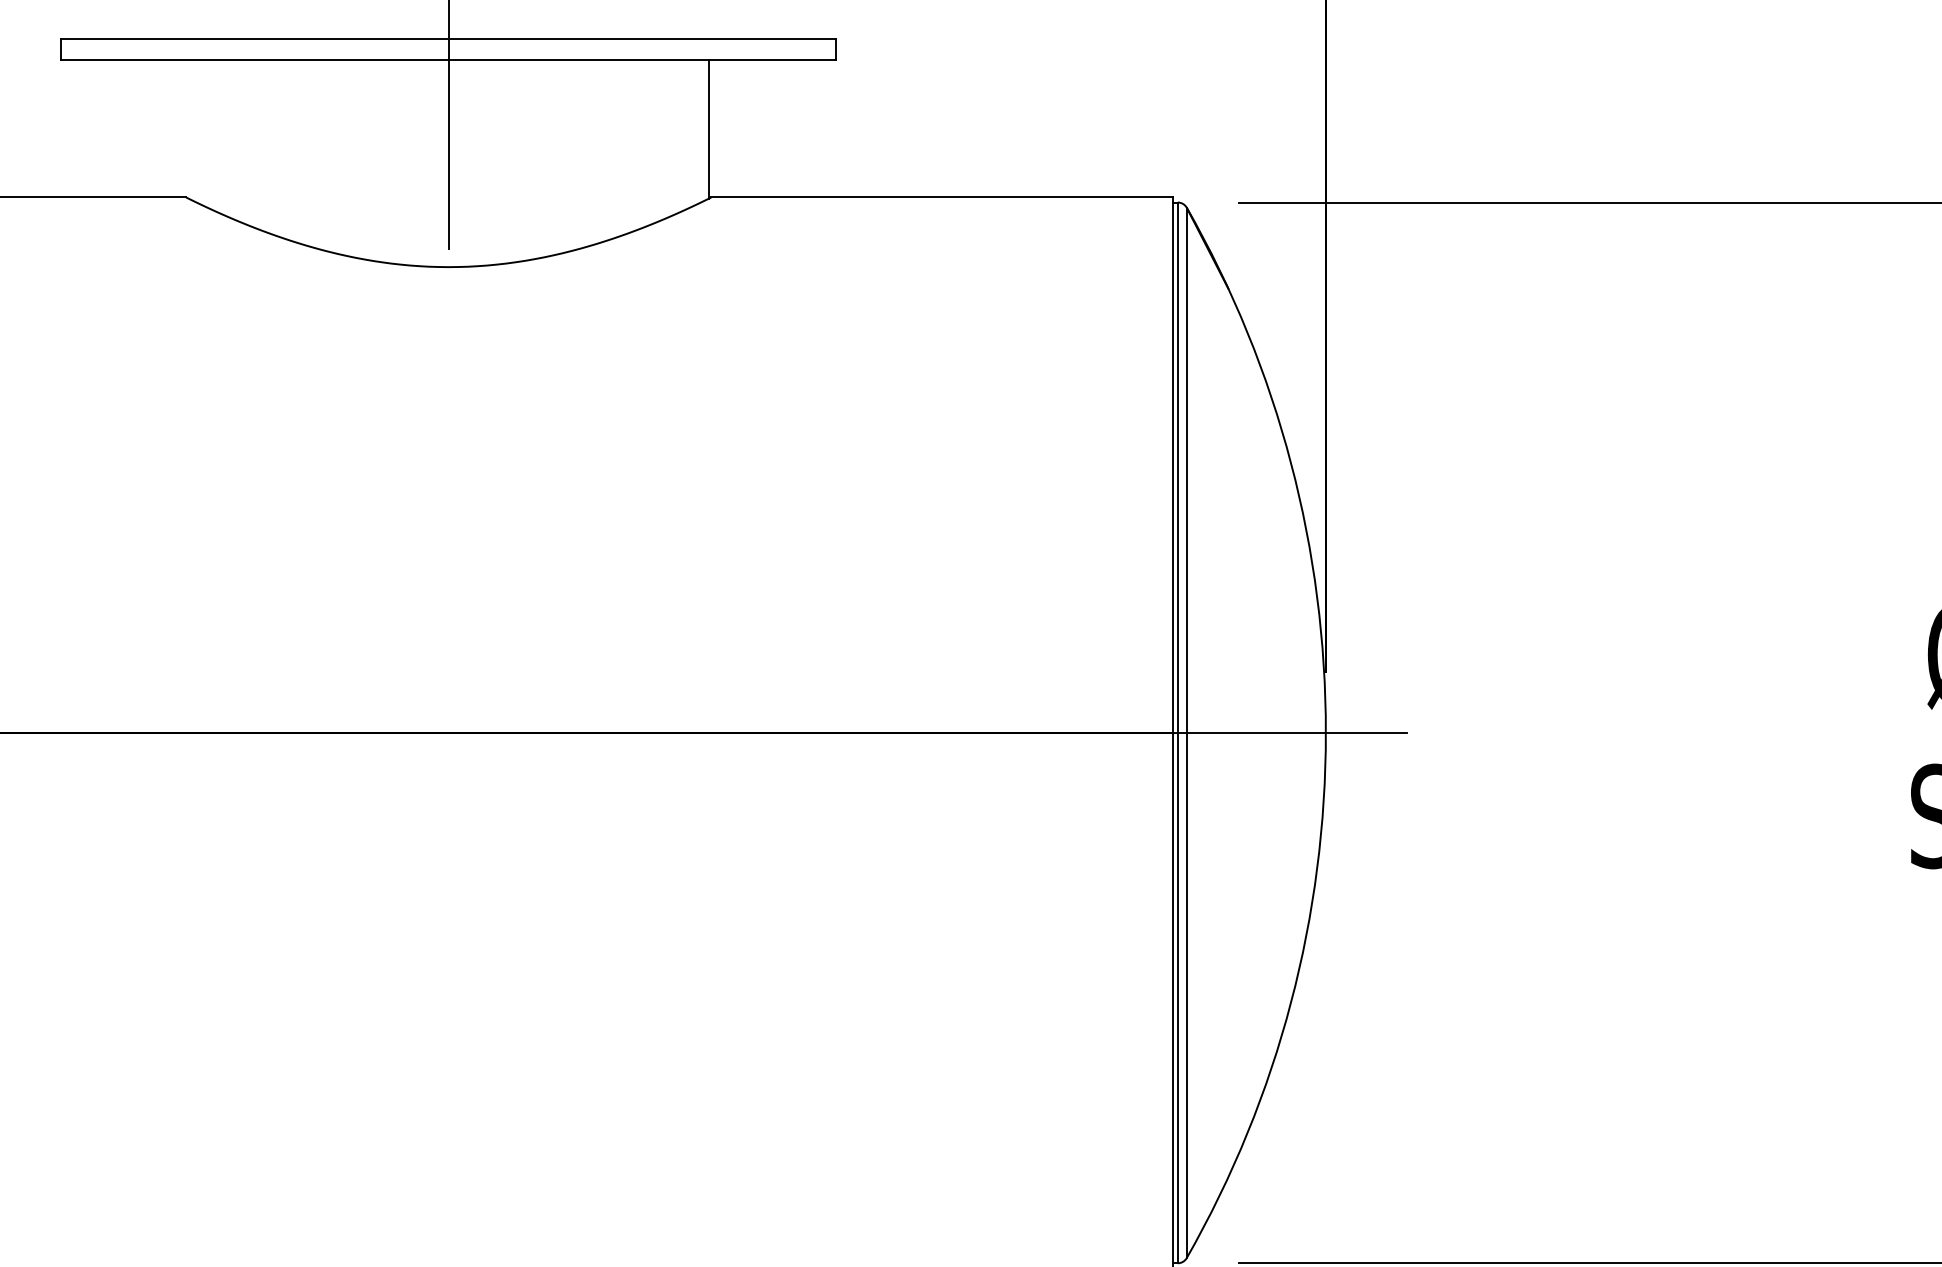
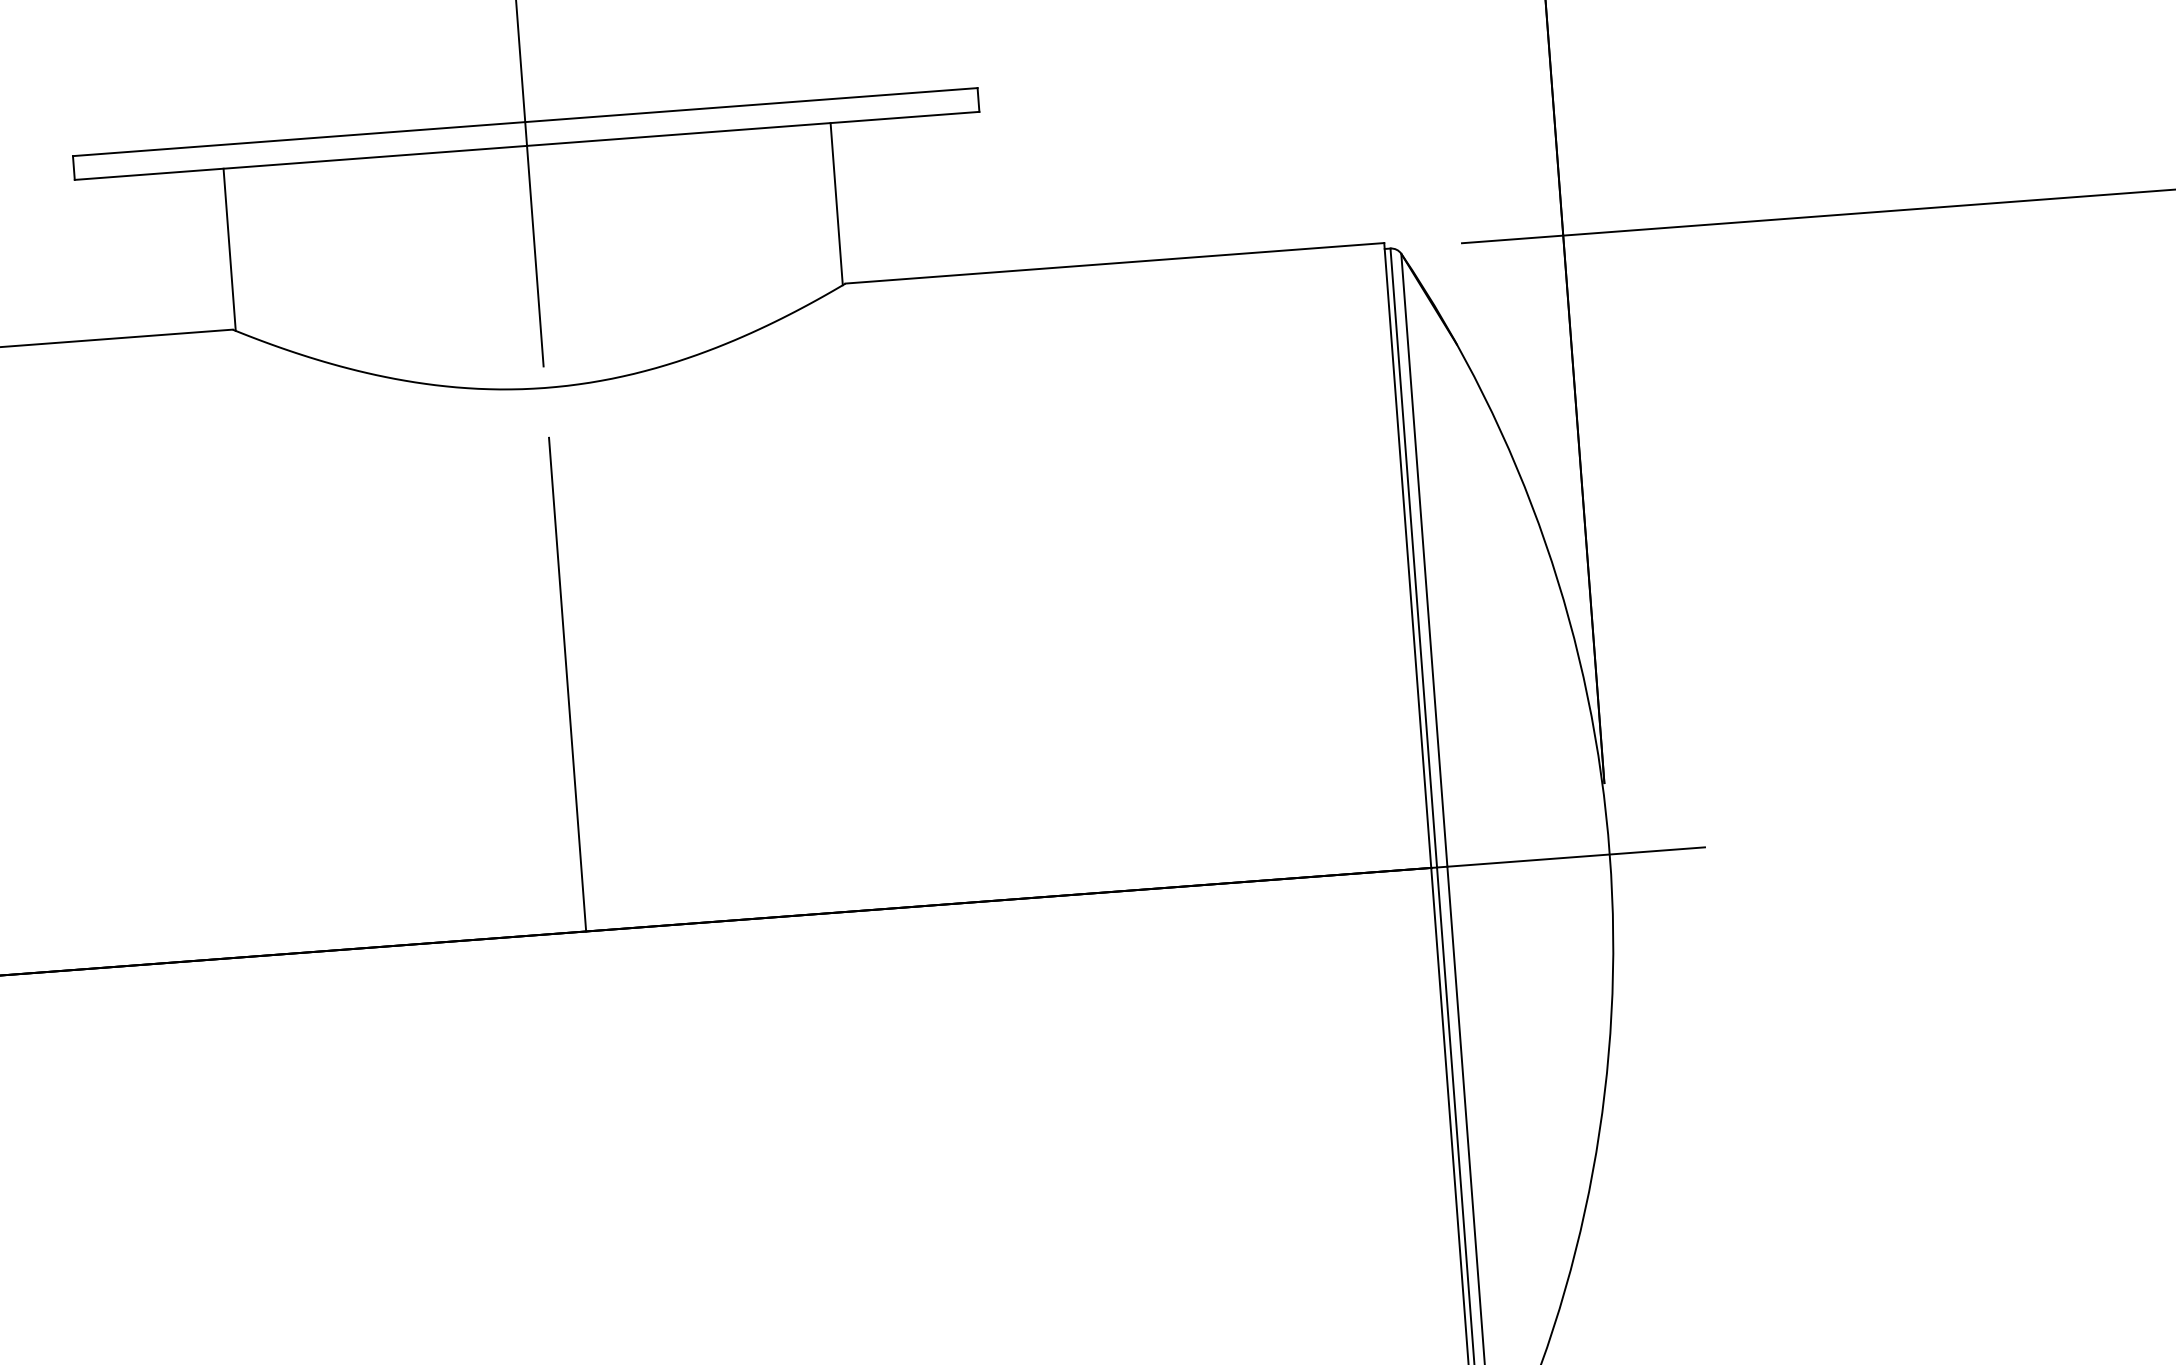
line: (188, 128) -> (229, 248), added
line: (448, 520) -> (567, 683), added

